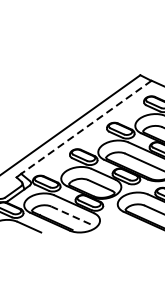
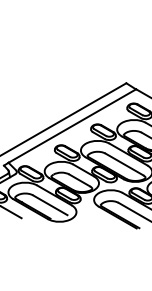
line: (86, 127) -> (72, 126), dashed -> solid
line: (71, 215) -> (50, 205), dashed -> solid

